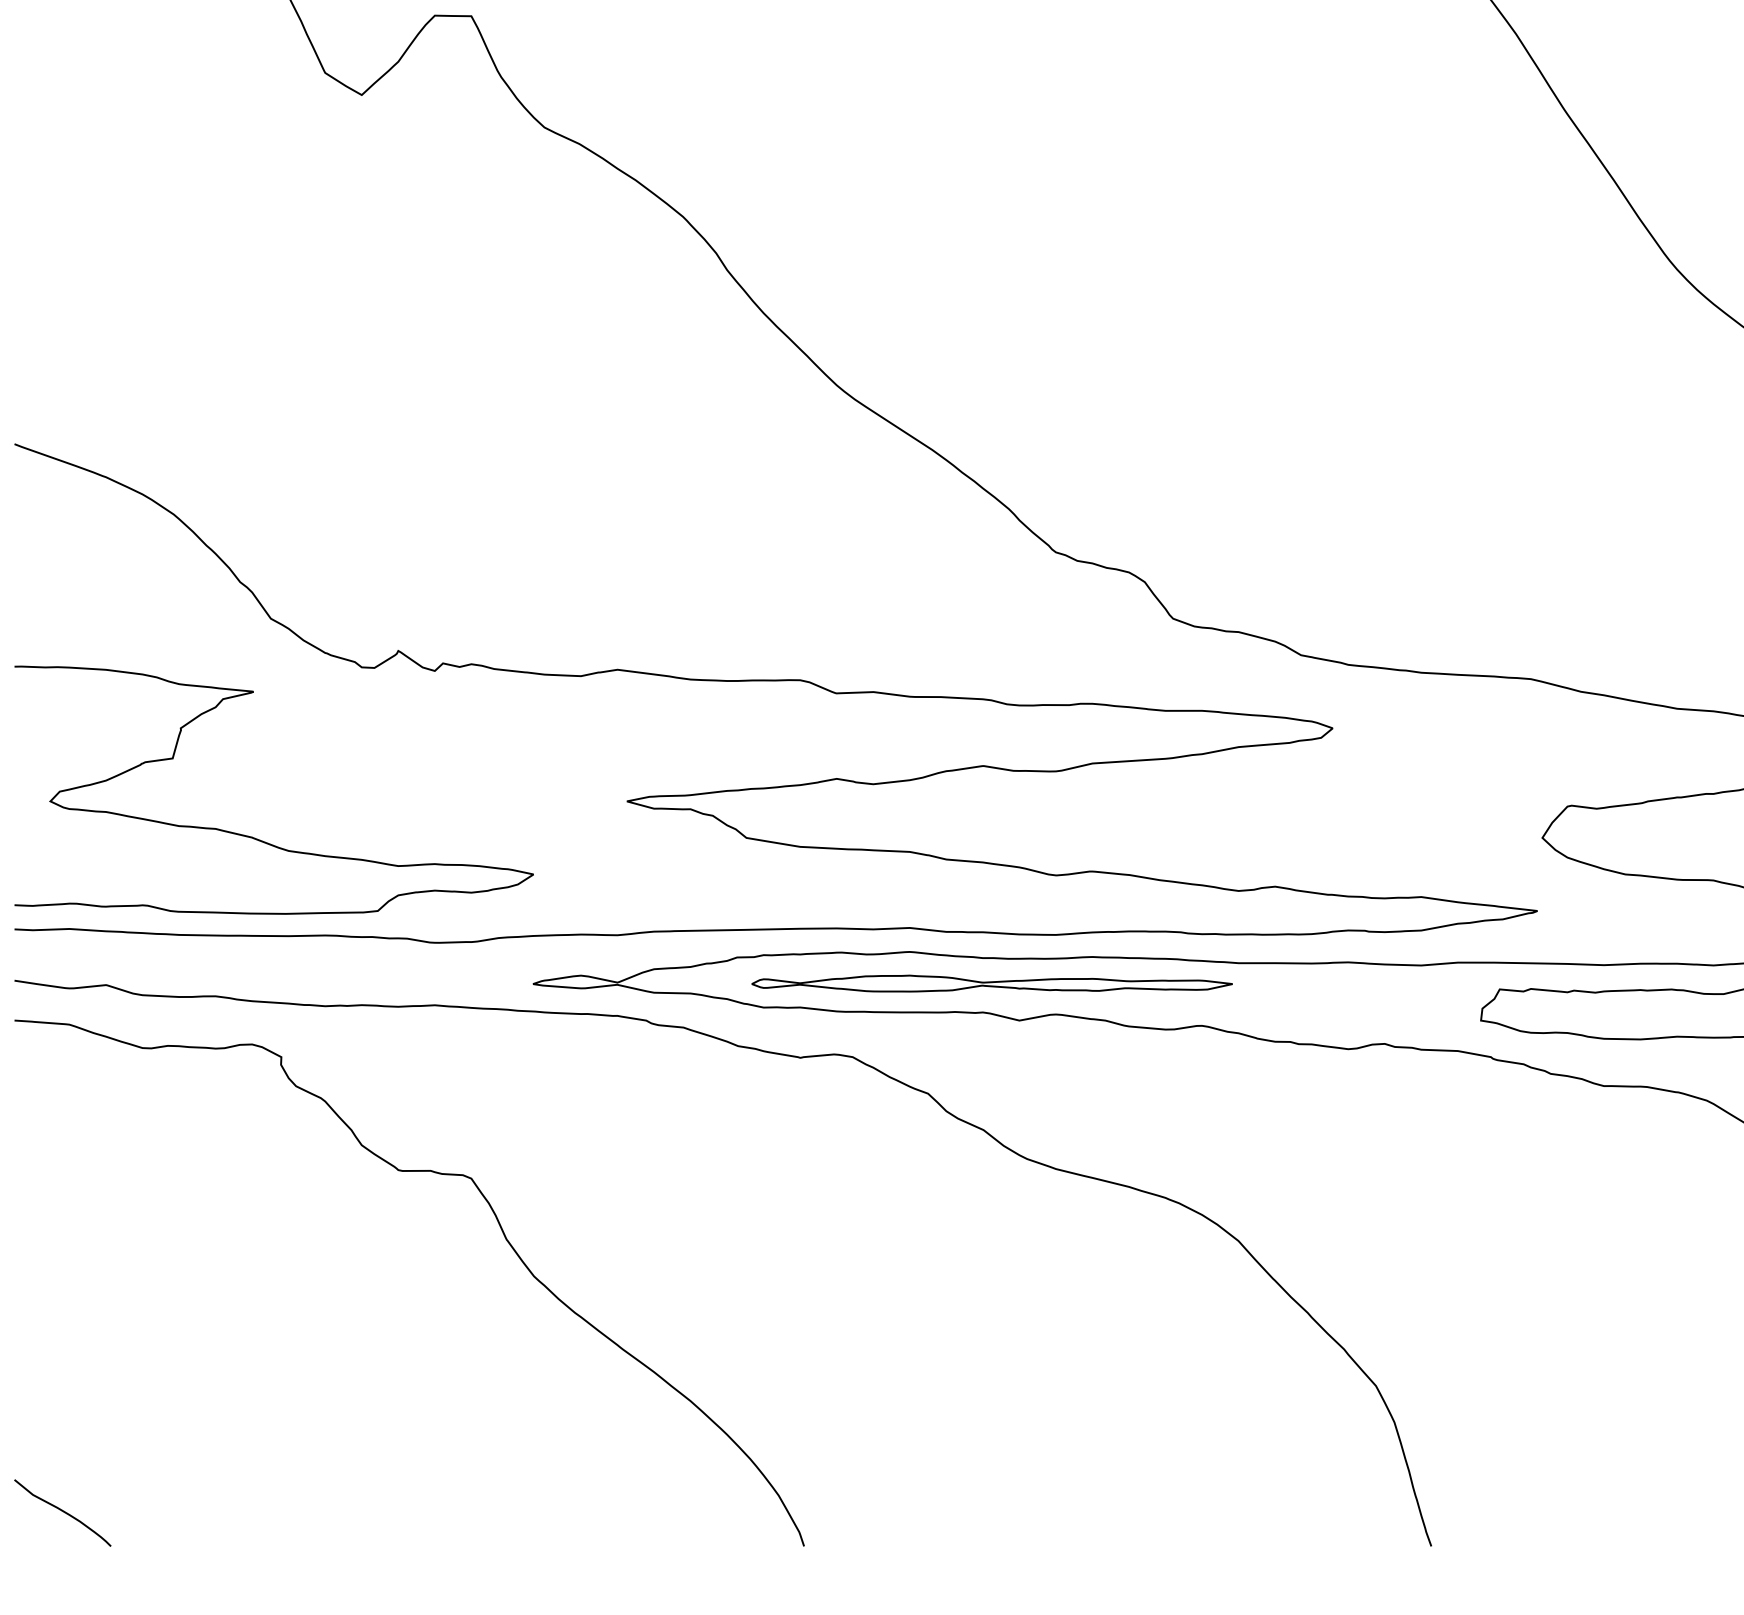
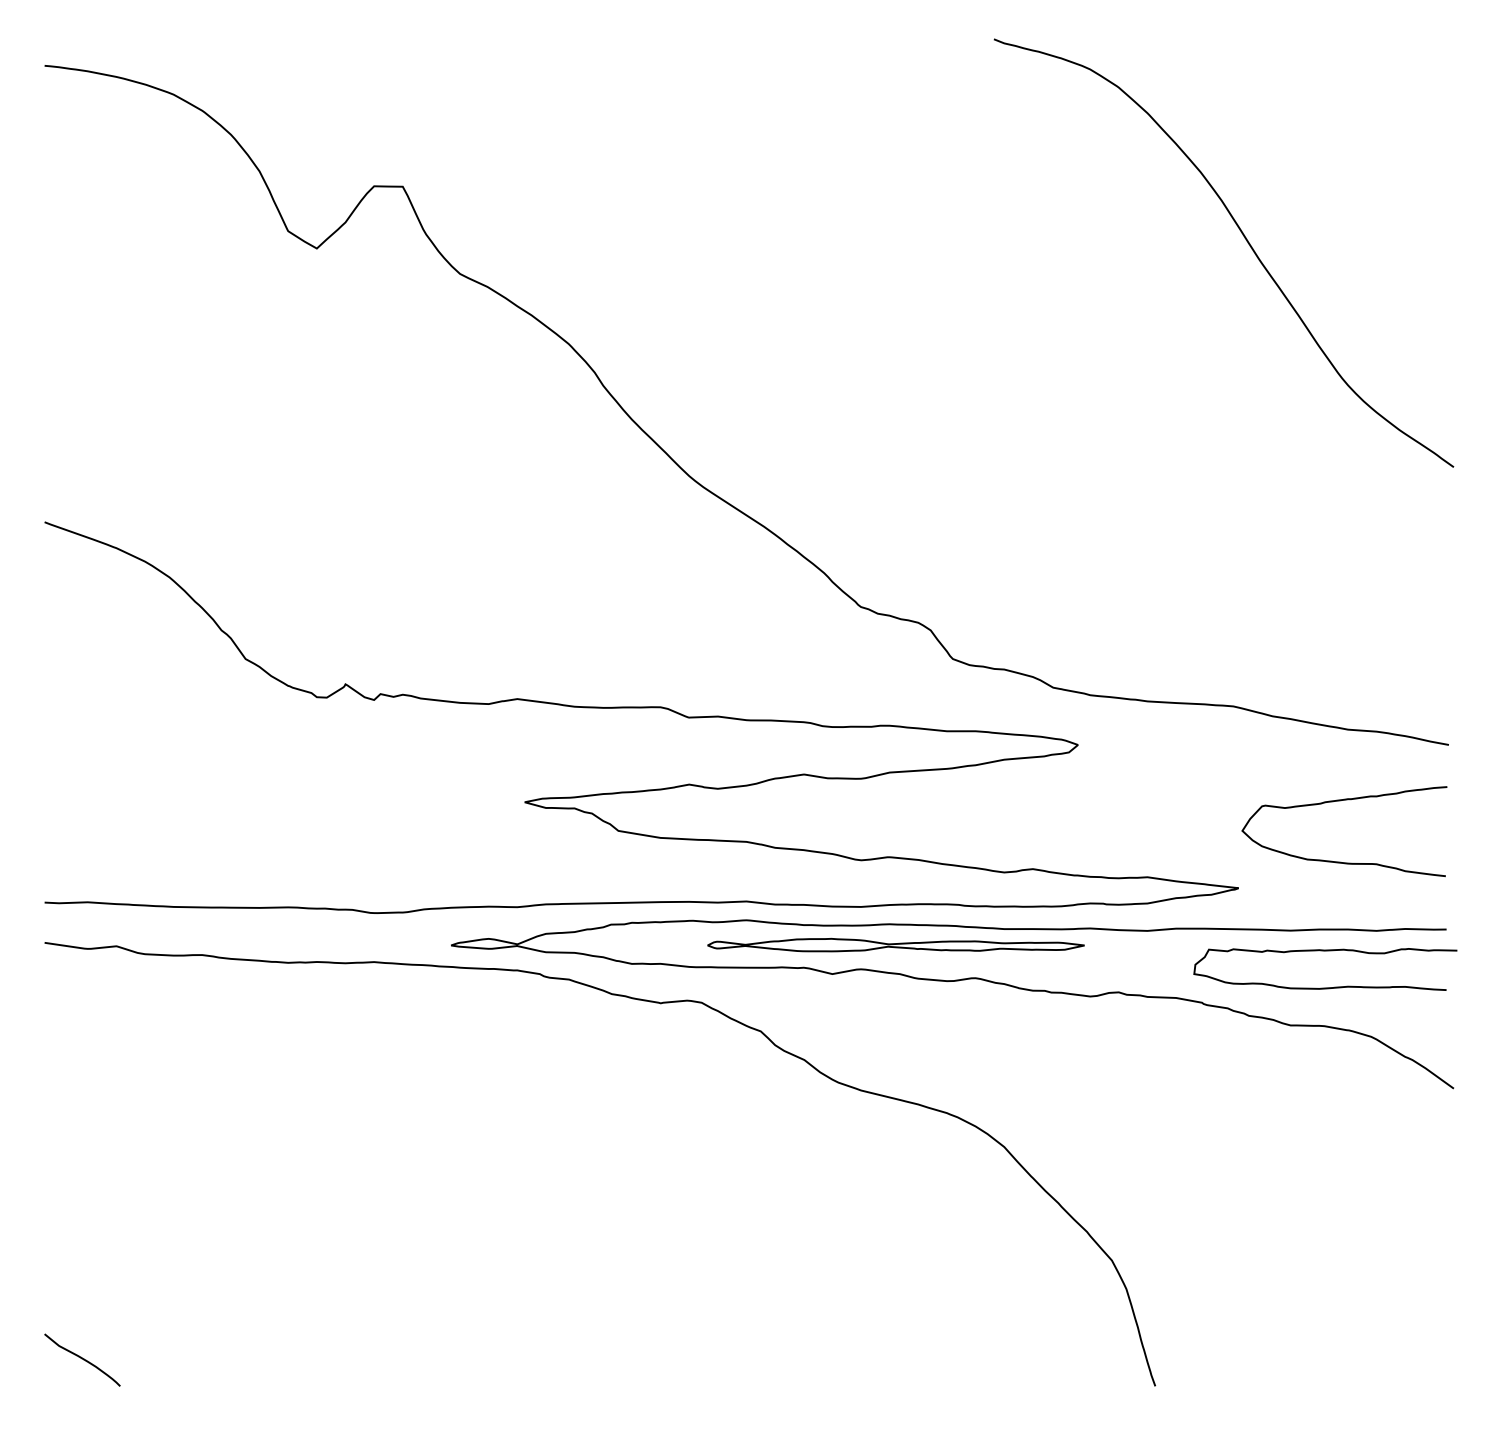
curve: (252, 836) -> (231, 829), removed
part: (991, 984) -> (895, 945), moved
curve: (502, 1235) -> (427, 1142), removed

